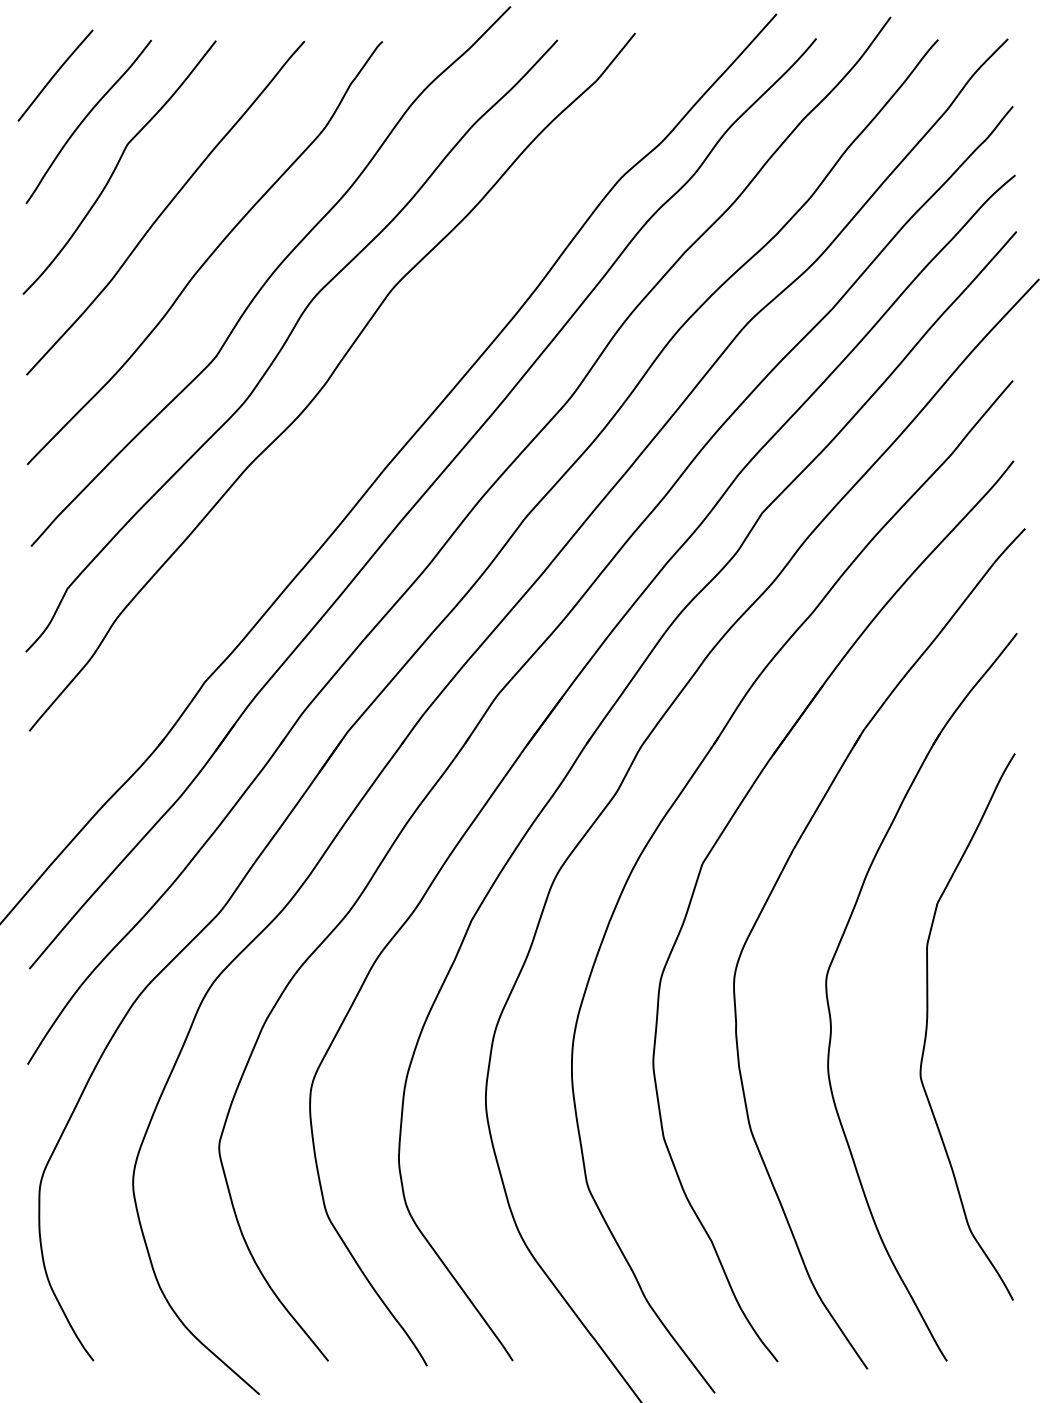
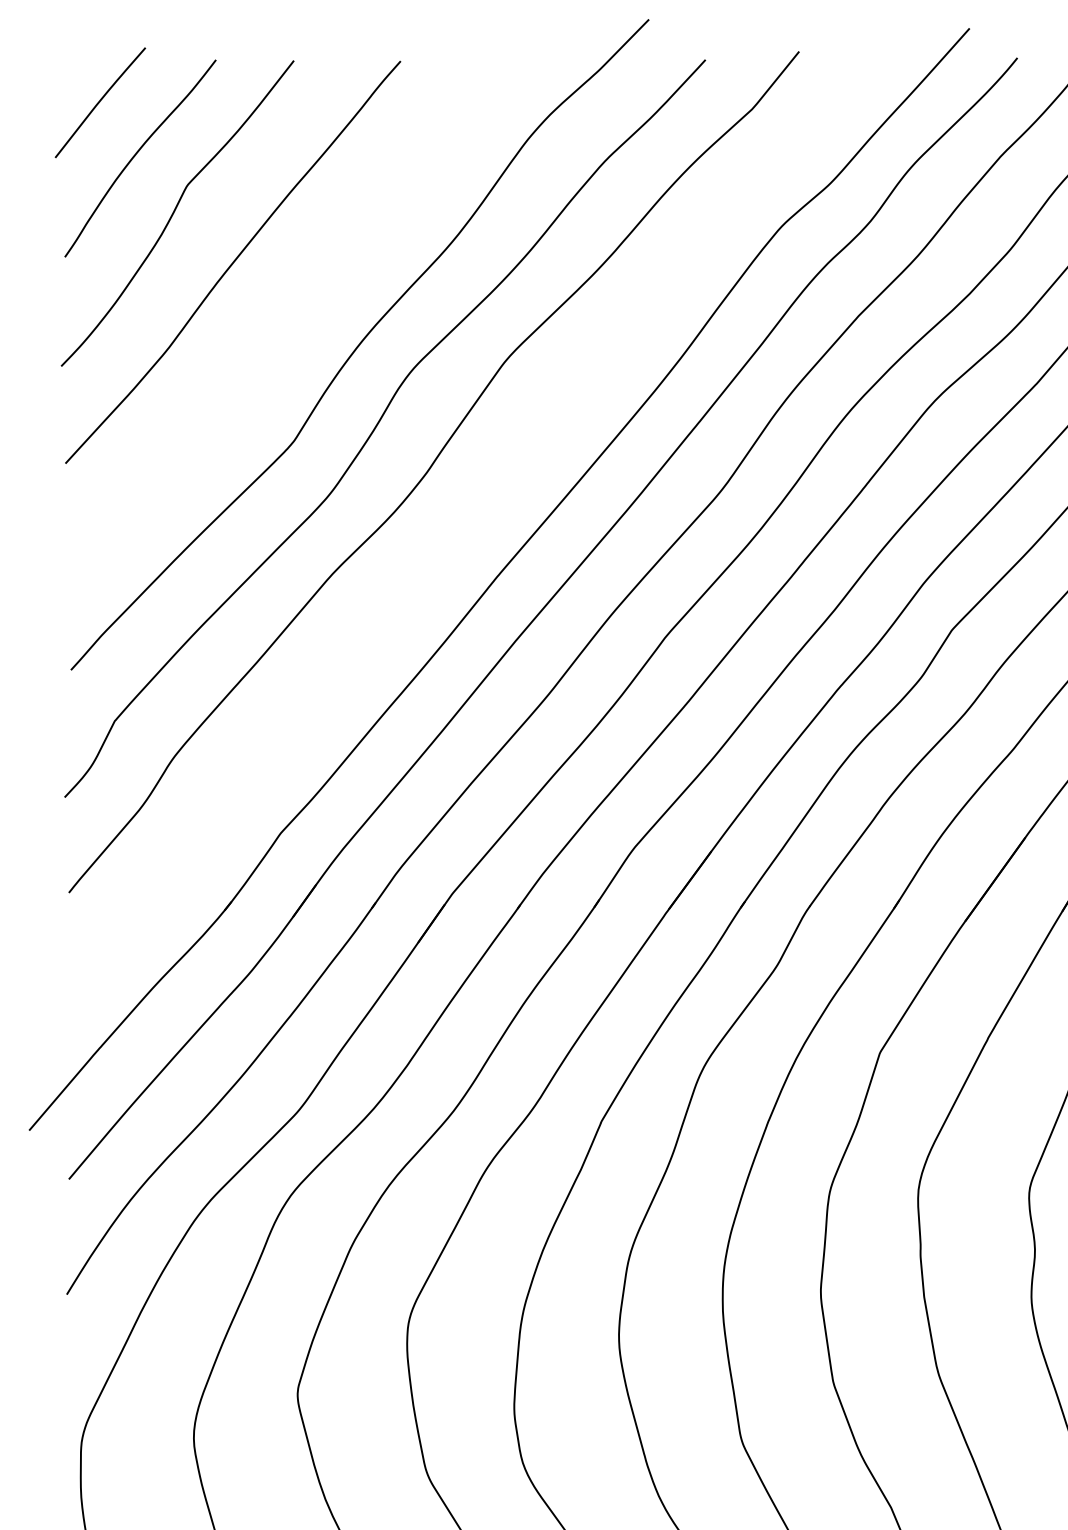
curve: (208, 256) -> (284, 320), removed

